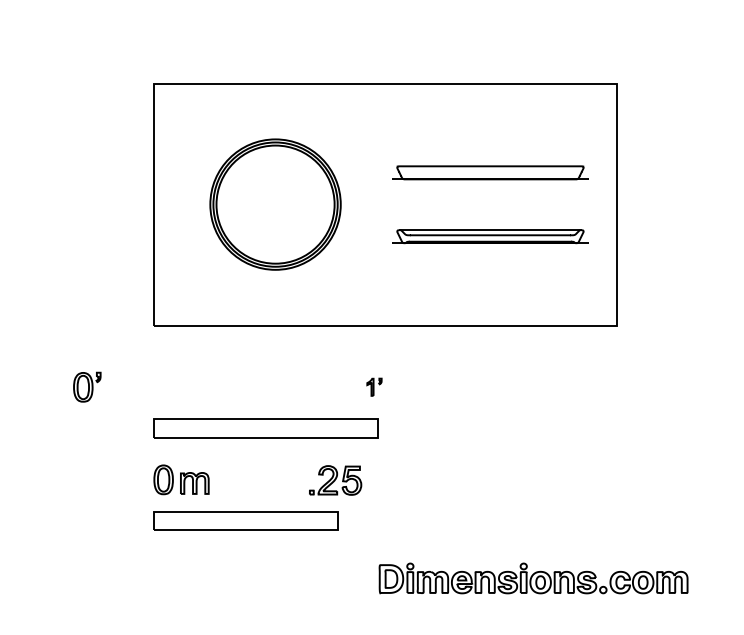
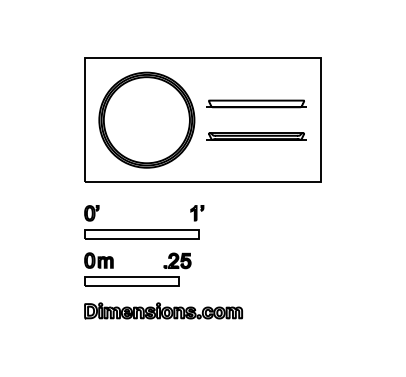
part: (274, 203) -> (146, 119), size x1.43
part: (86, 387) -> (91, 213), moved
part: (374, 387) -> (197, 213), size x1.67
part: (533, 577) -> (163, 310), moved

